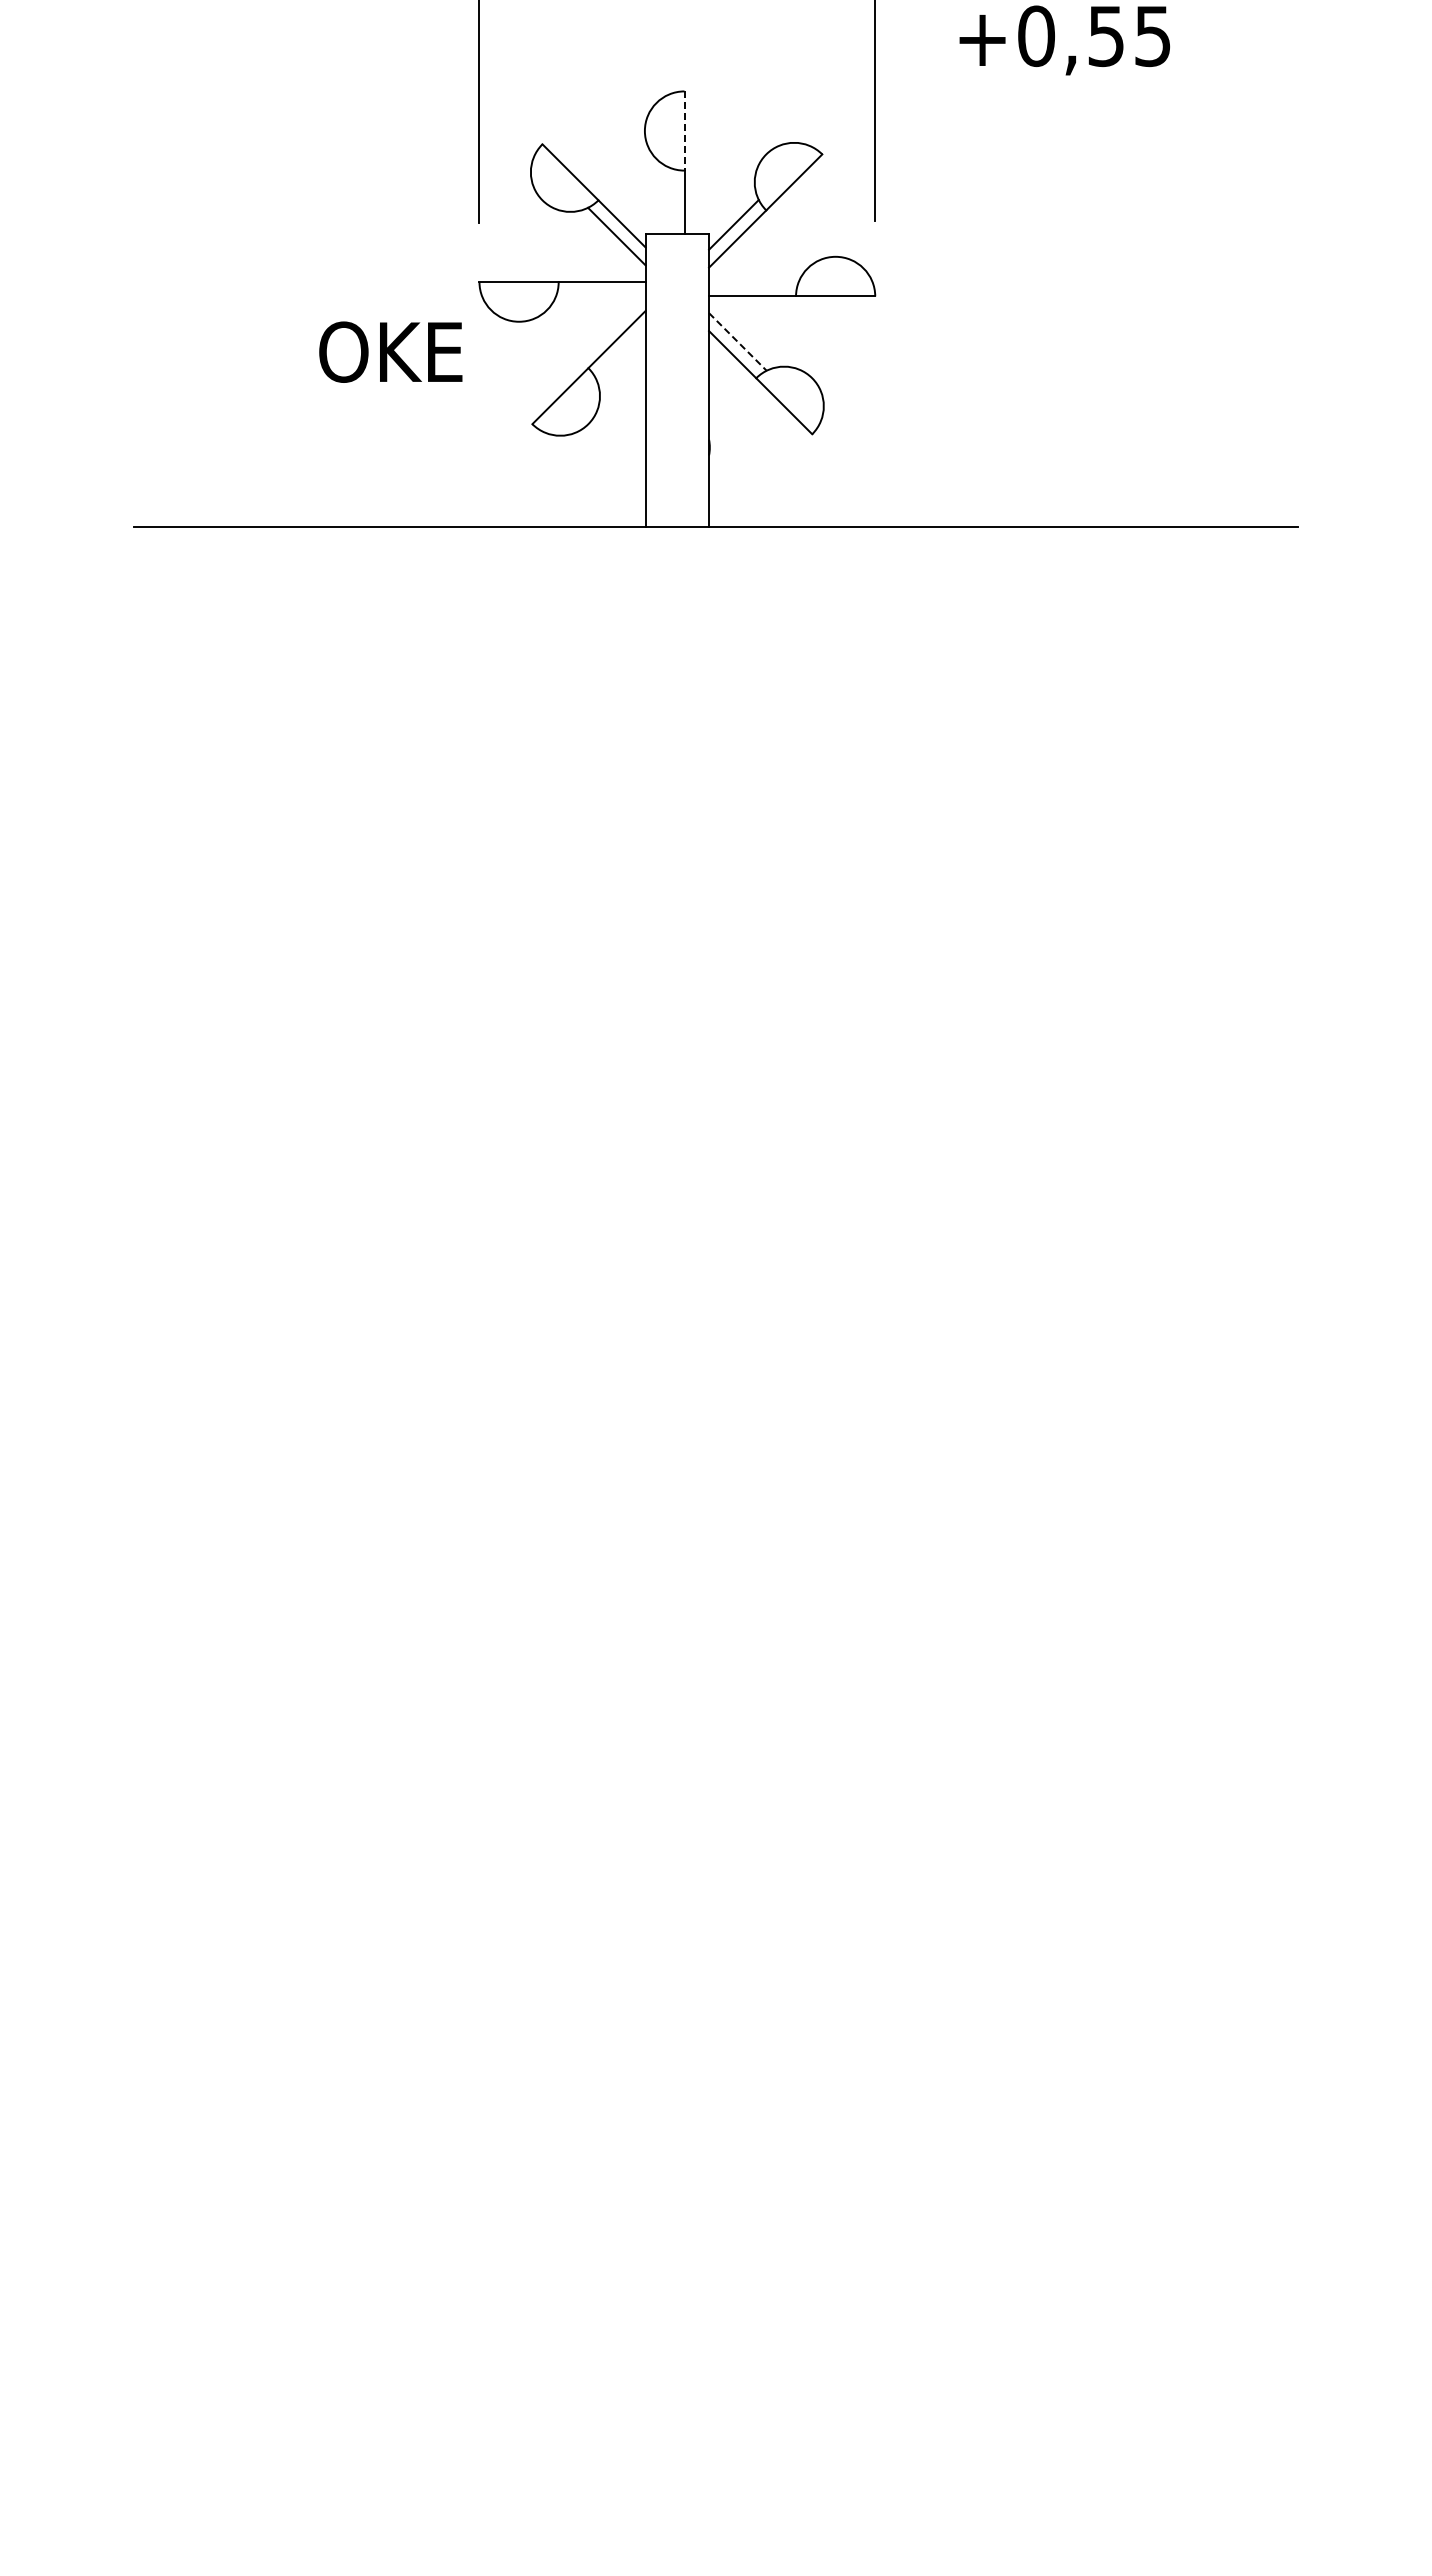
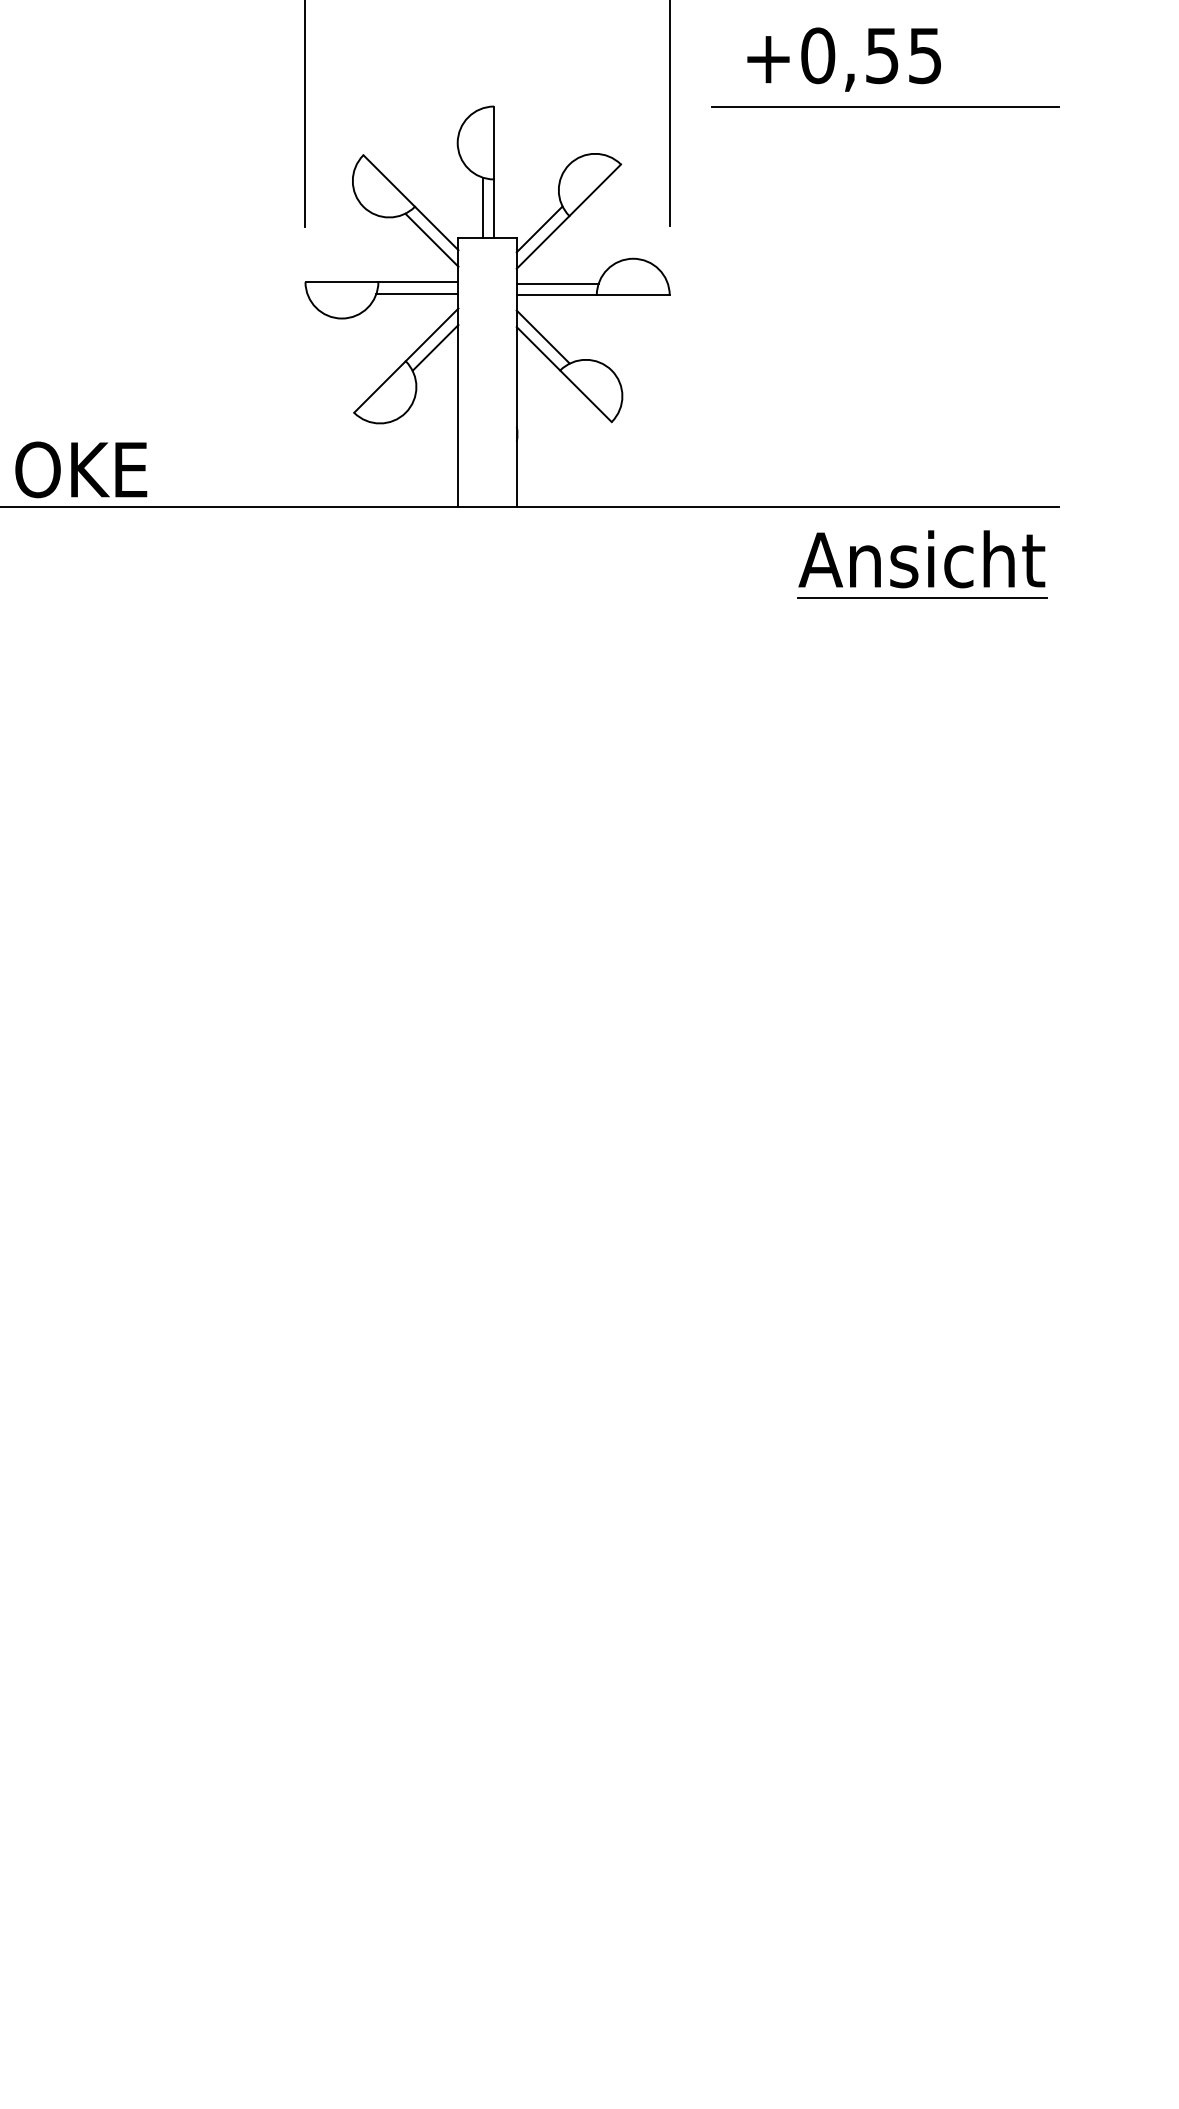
line: (1109, 91) -> (885, 106), added
line: (684, 131) -> (494, 143), dashed -> solid
line: (671, 200) -> (482, 206), added
line: (753, 283) -> (557, 283), added
line: (600, 294) -> (416, 293), added
line: (737, 341) -> (542, 336), dashed -> solid
text: (390, 351) -> (80, 469), moved
line: (620, 353) -> (435, 347), added
part: (1156, 589) -> (928, 564), added

